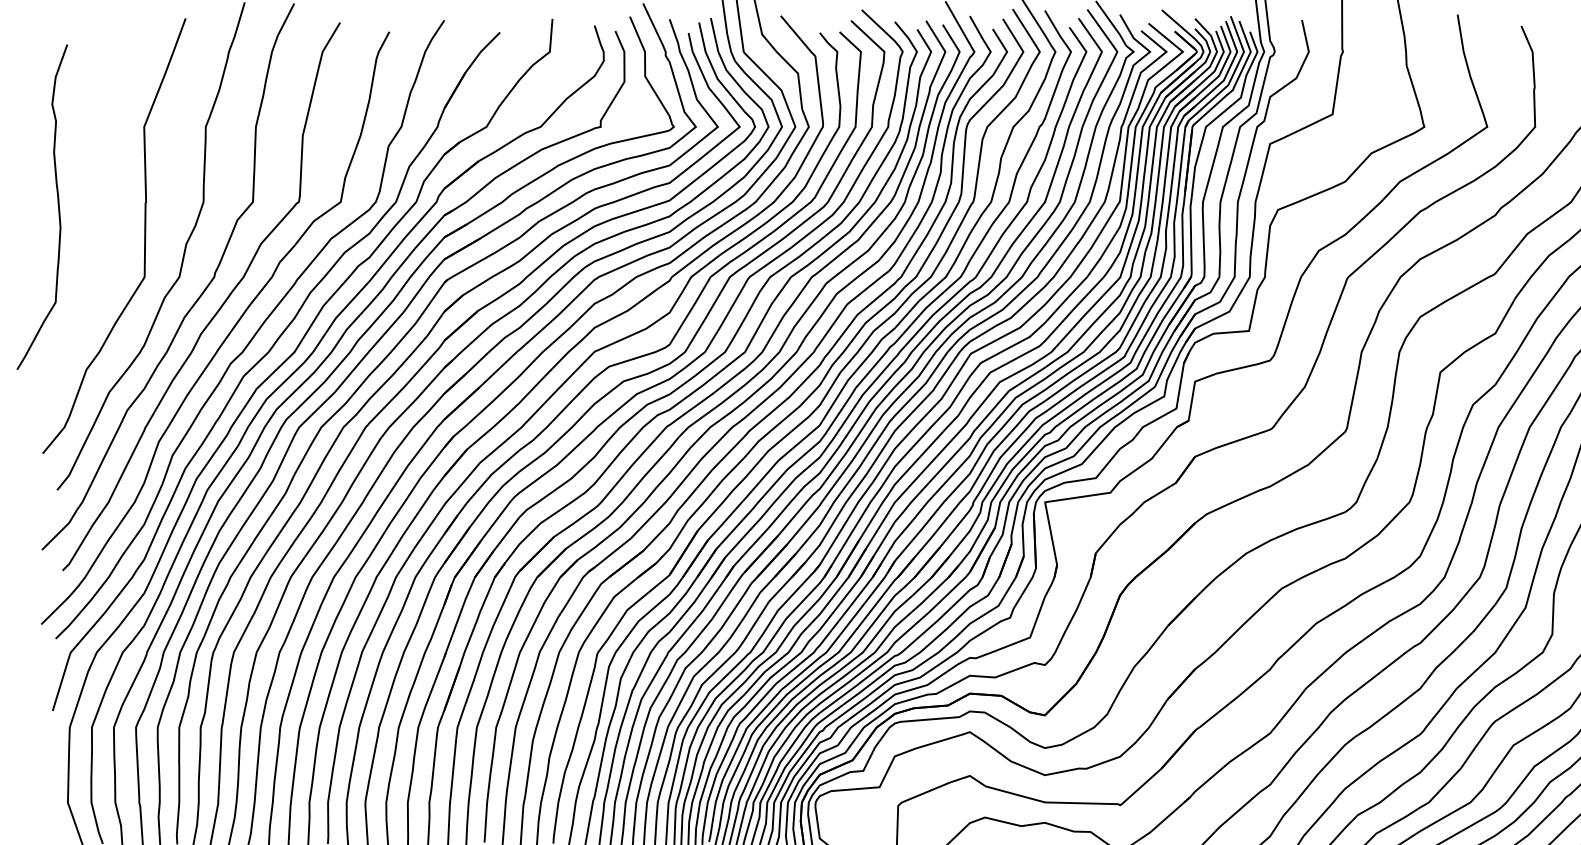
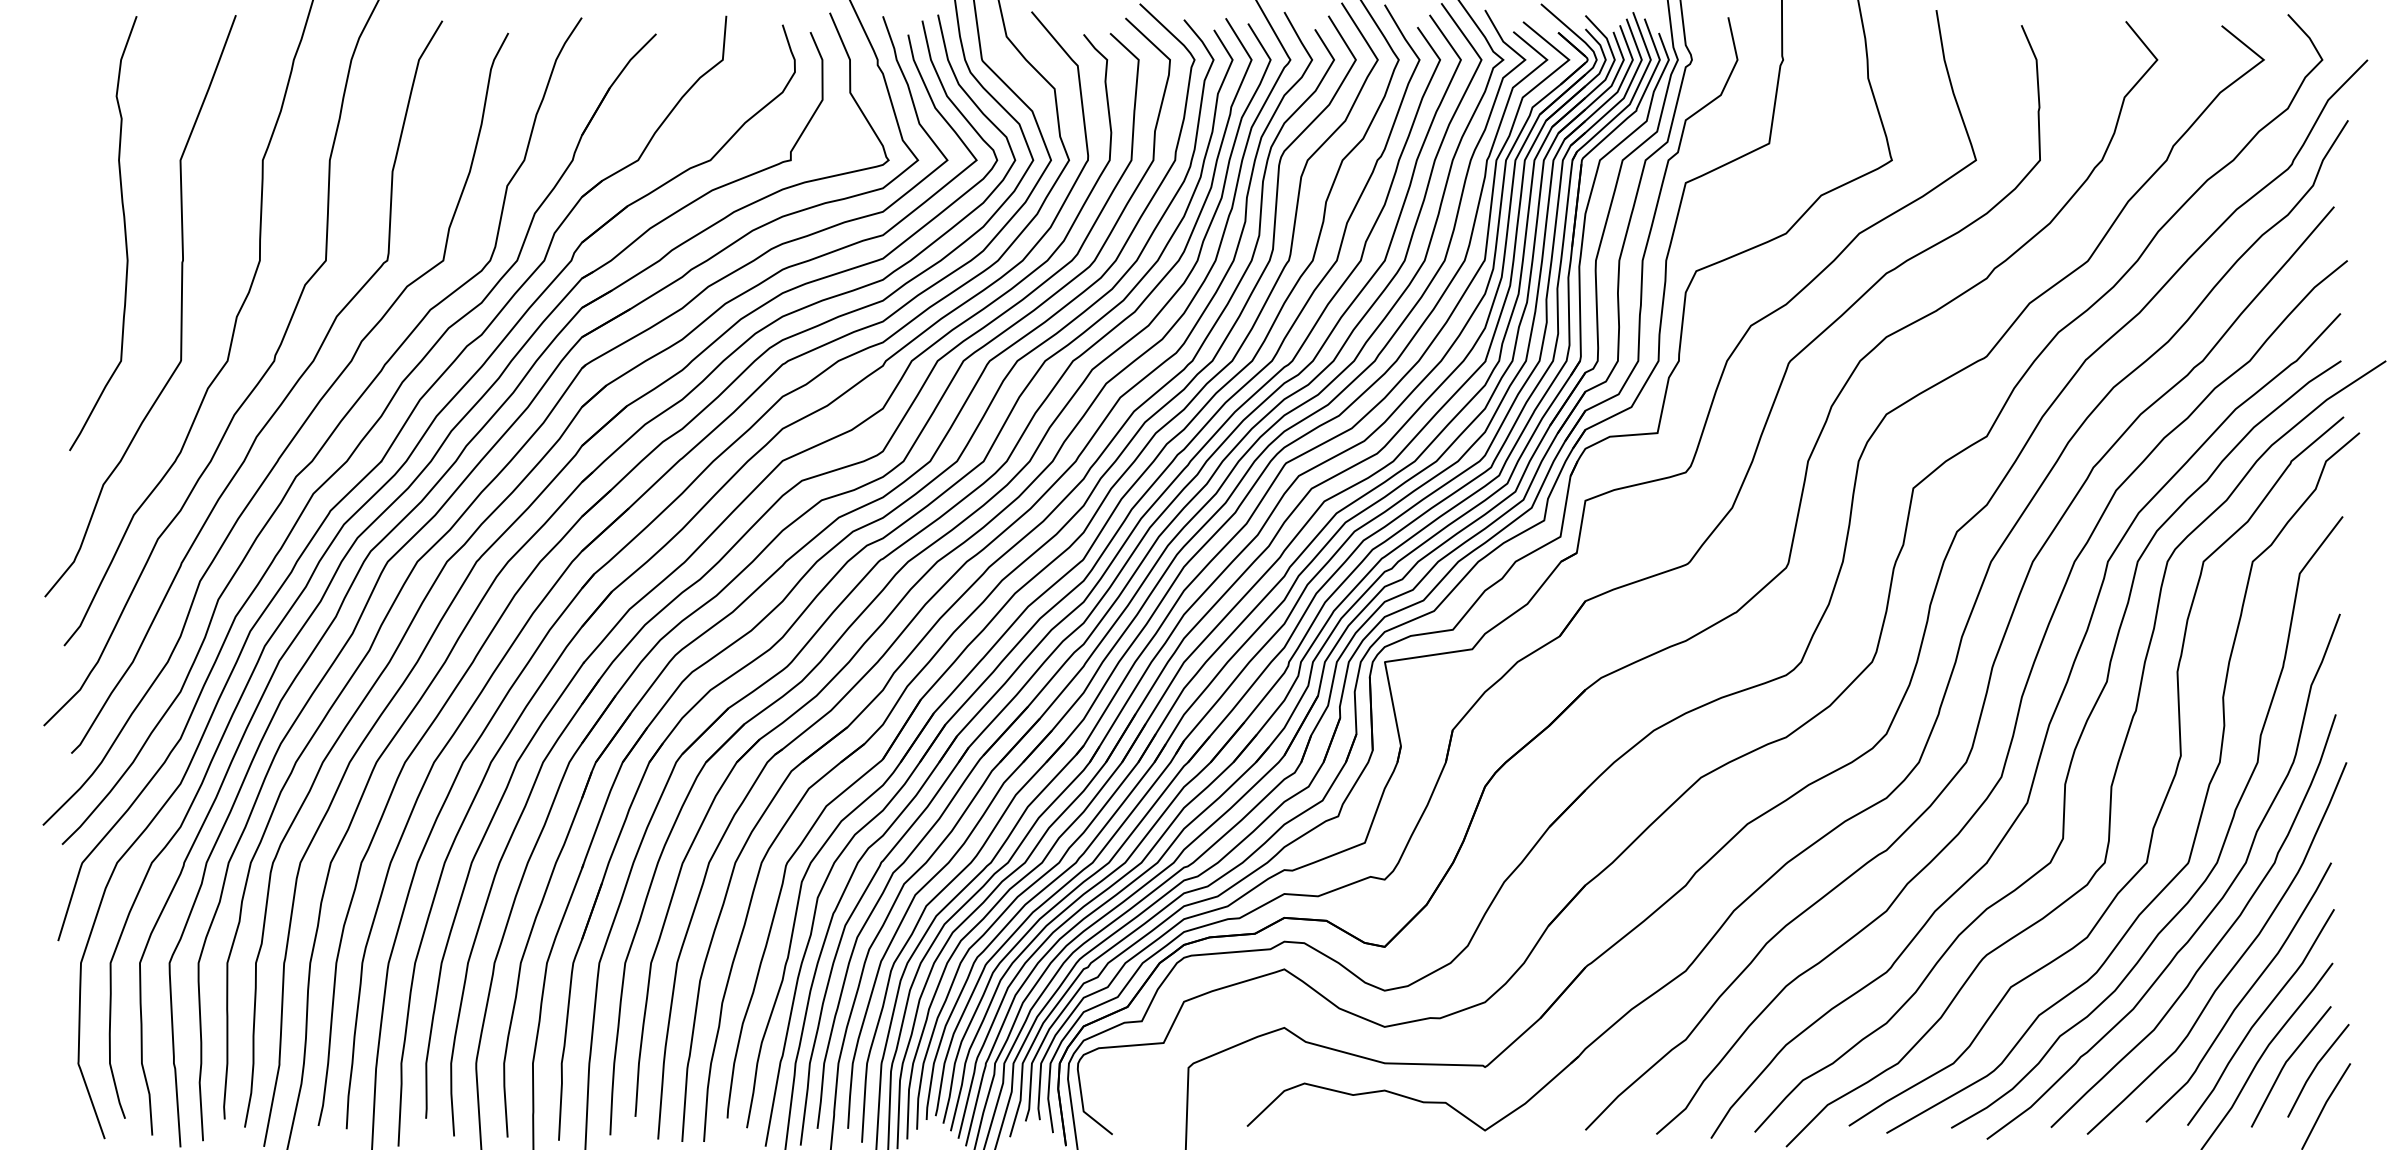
curve: (58, 207) -> (124, 233), moved

